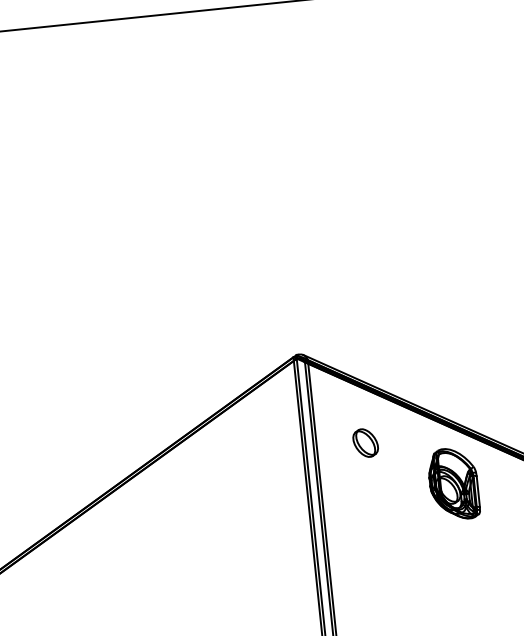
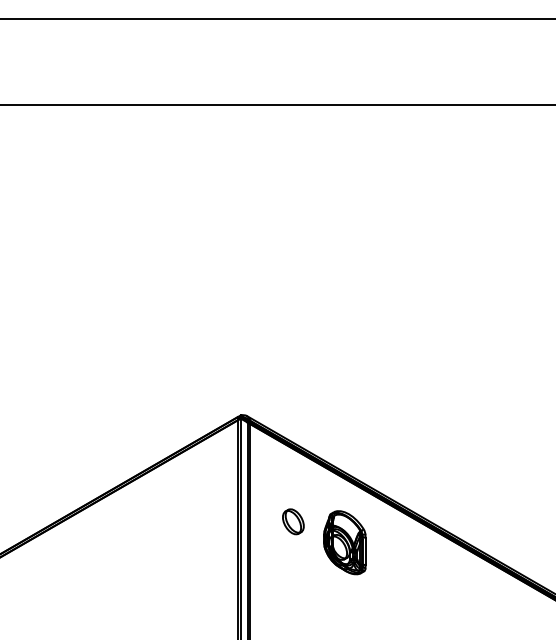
part: (365, 442) -> (293, 521), moved
part: (453, 483) -> (344, 542), moved

